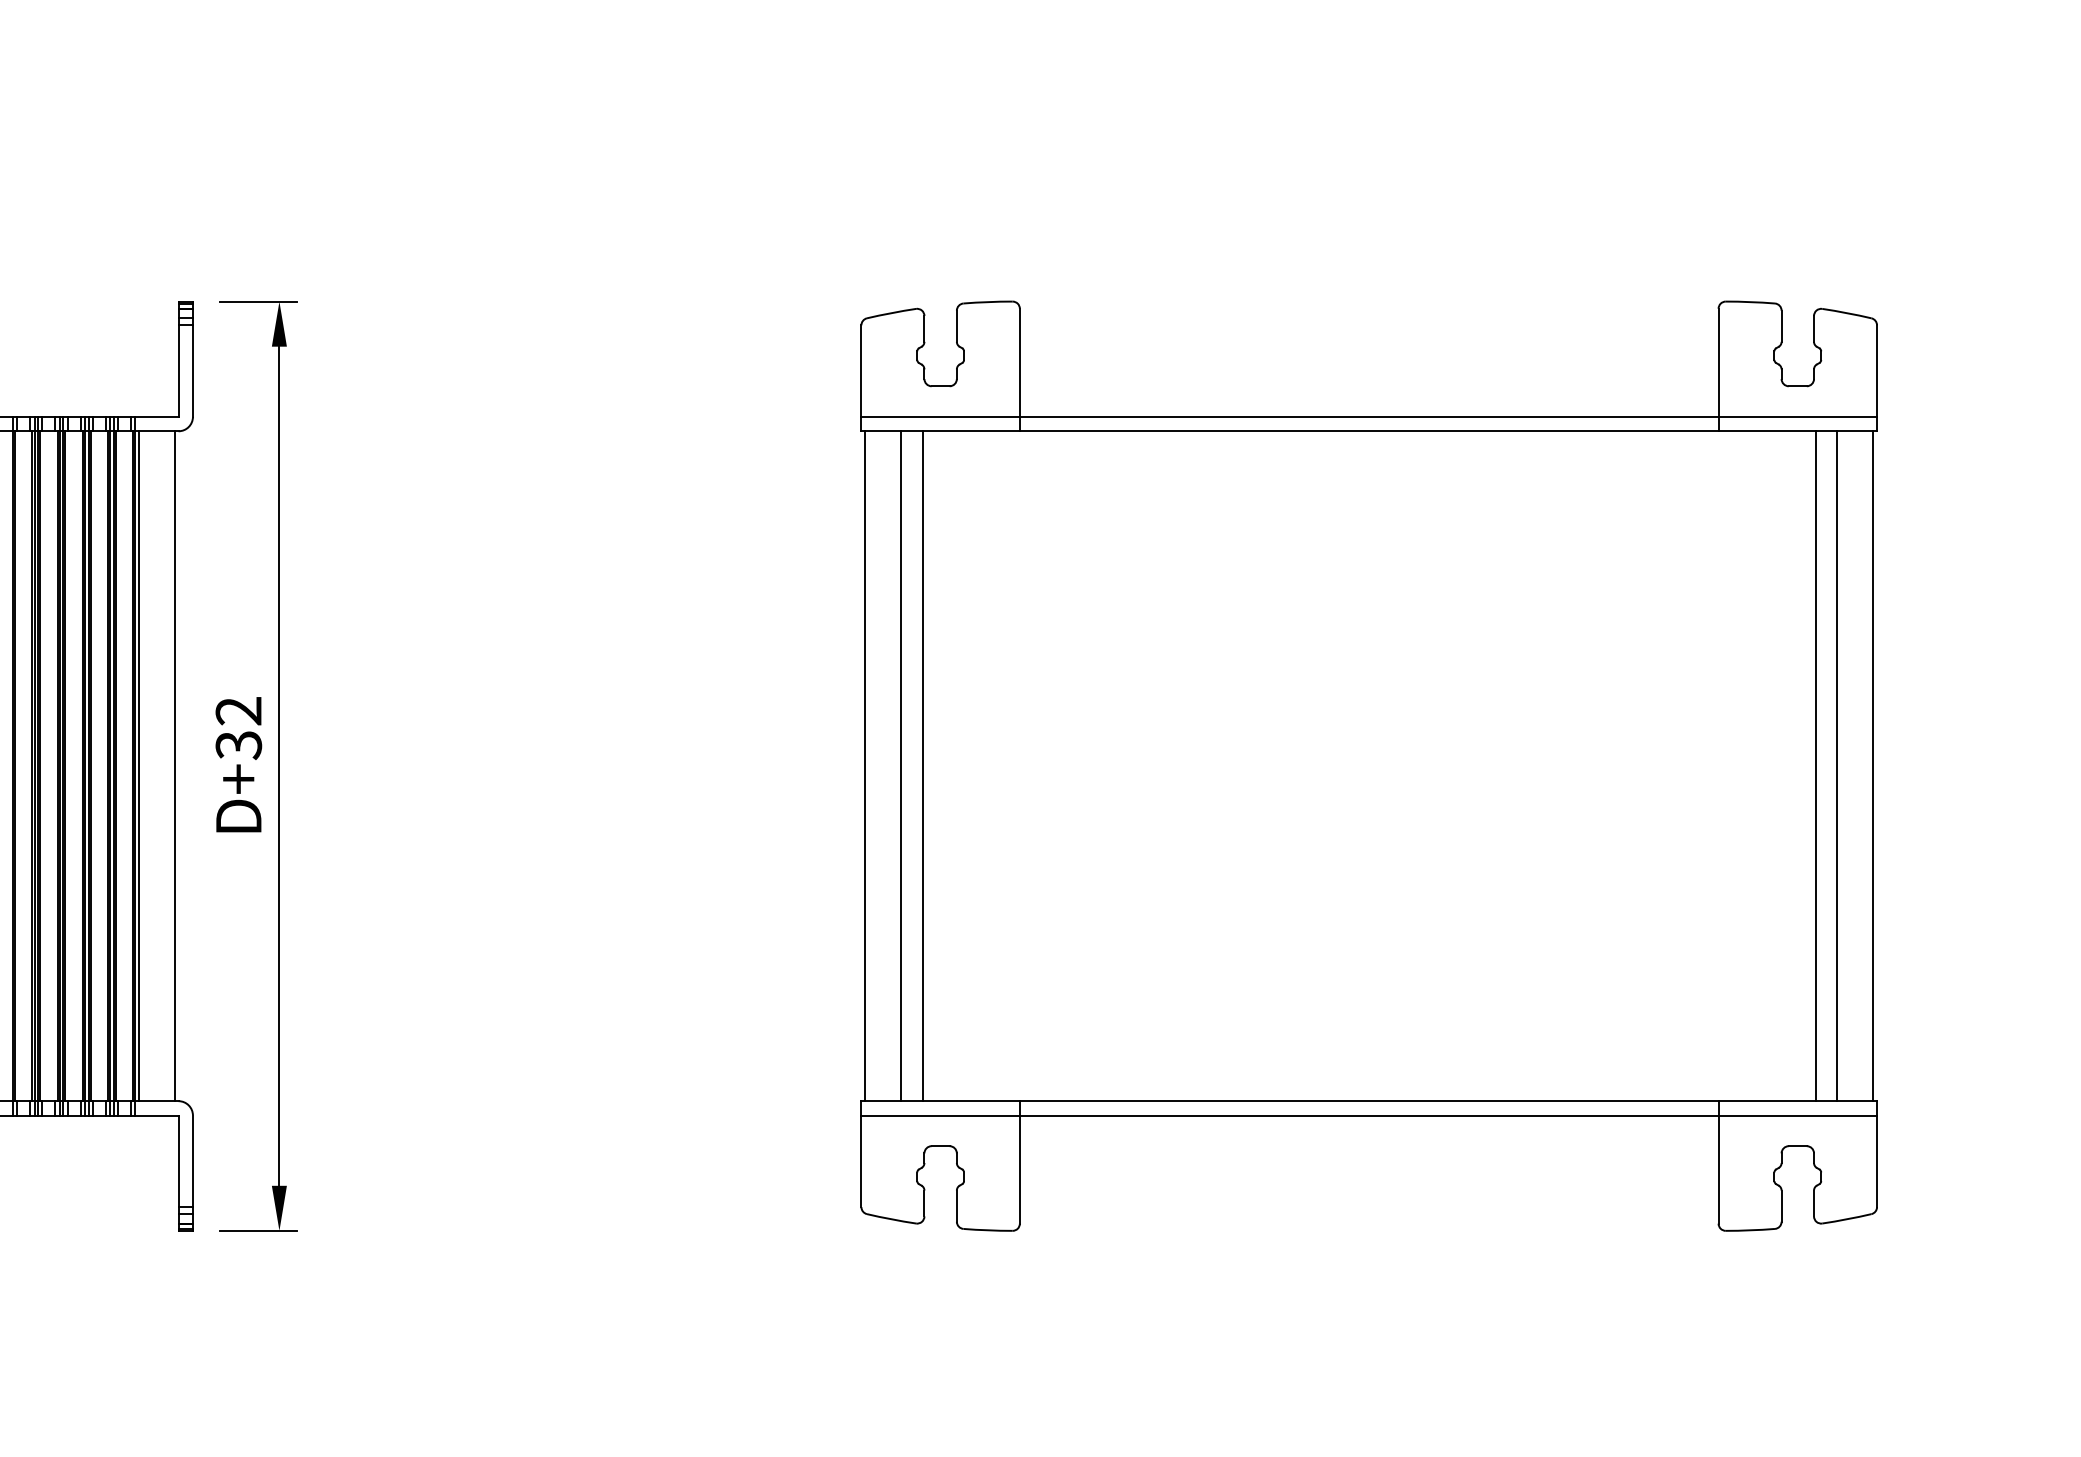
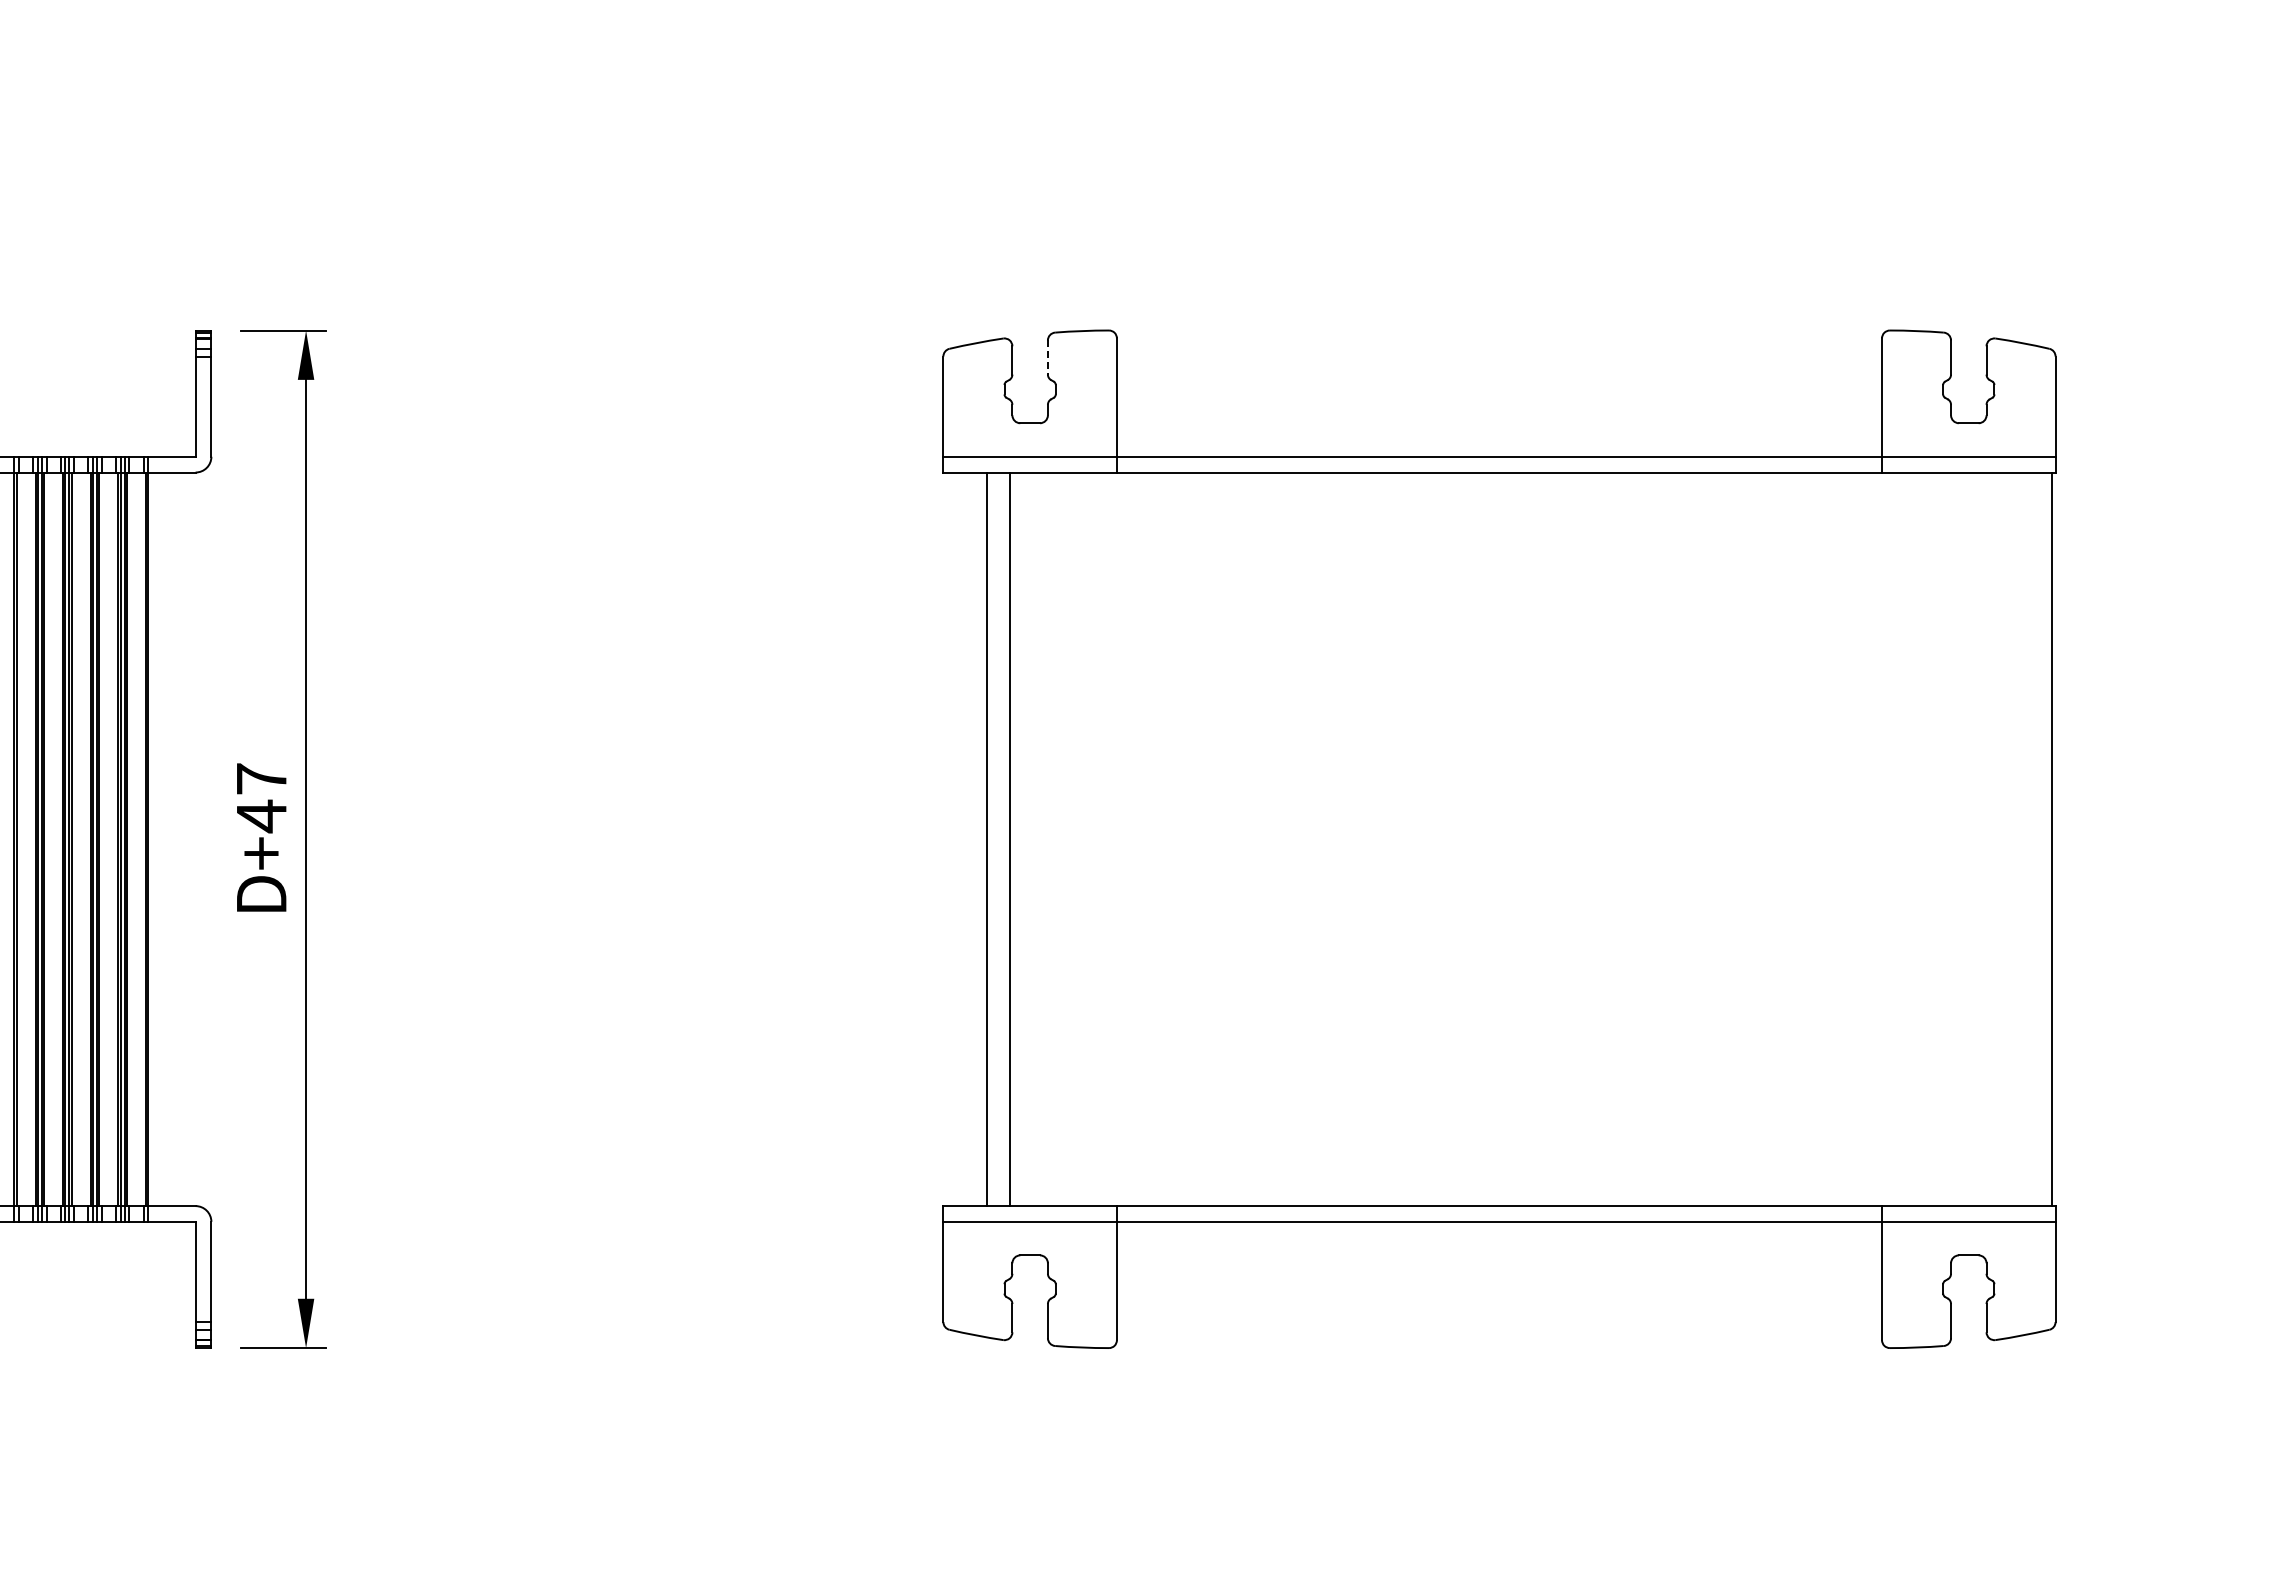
line: (956, 327) -> (1047, 358), solid -> dashed
text: (238, 728) -> (261, 798), D+32 -> D+47
line: (139, 766) -> (152, 839), removed
line: (174, 766) -> (191, 839), removed
line: (865, 766) -> (947, 839), removed
line: (1815, 766) -> (1988, 839), removed
line: (1837, 766) -> (2012, 839), removed

